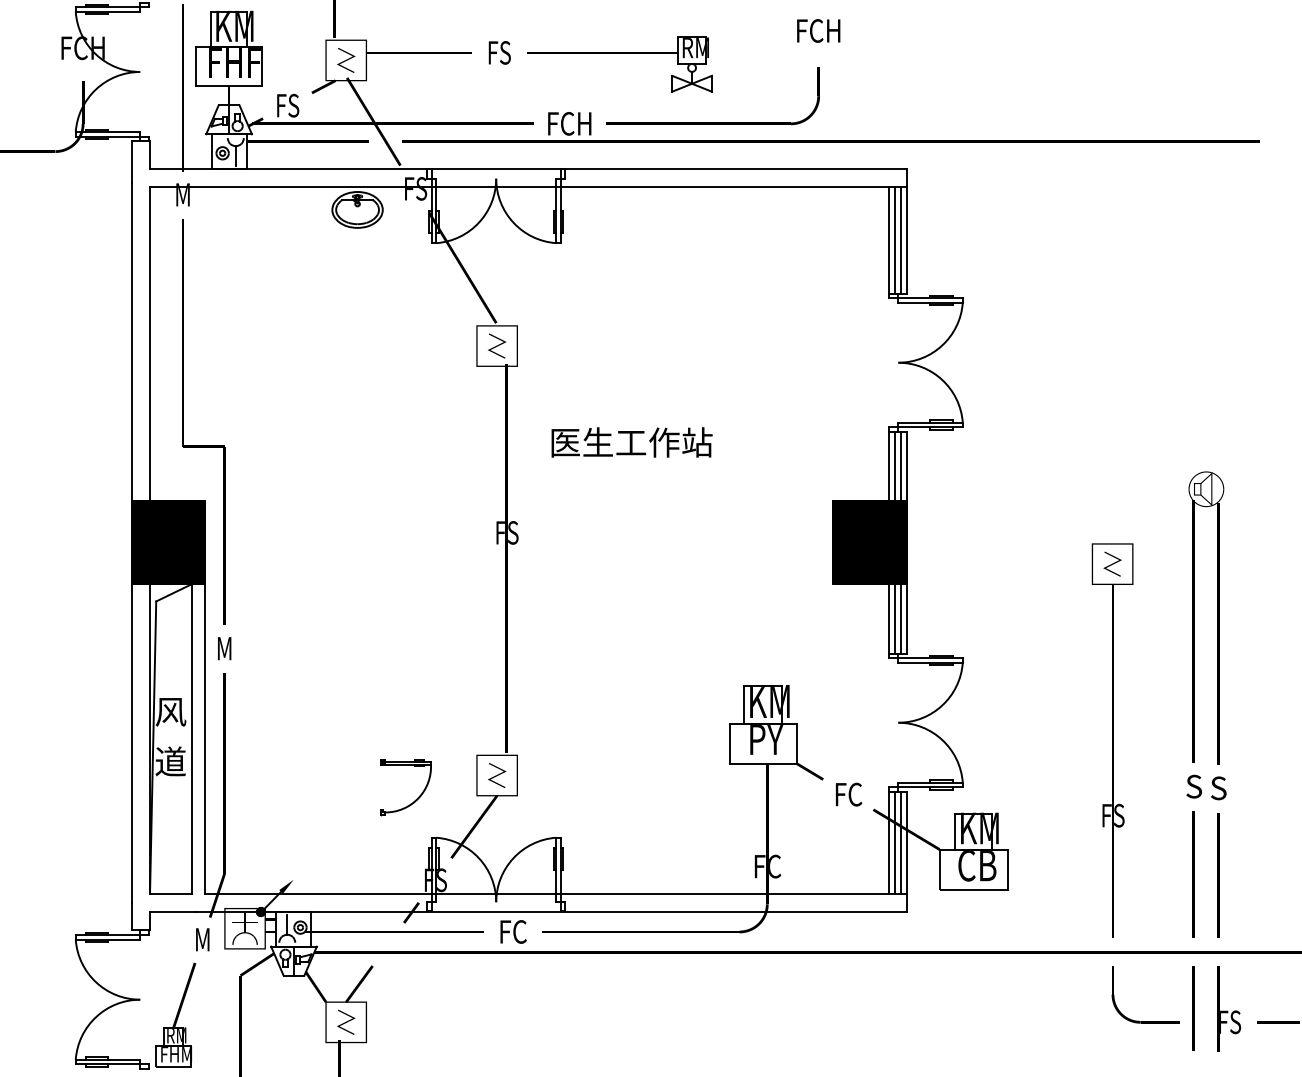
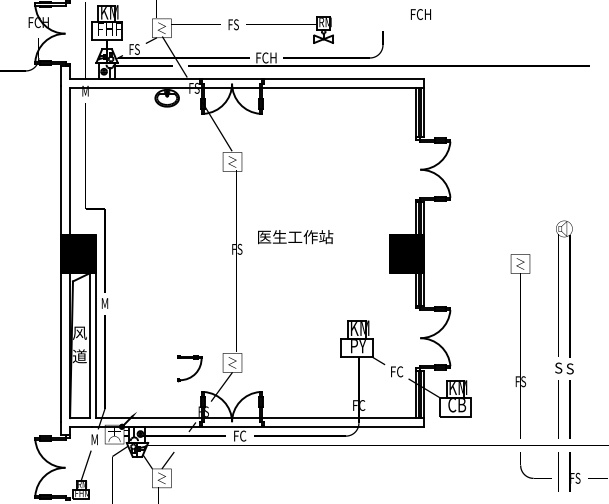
text: (817, 30) -> (420, 14), moved
text: (631, 443) -> (295, 237), moved

